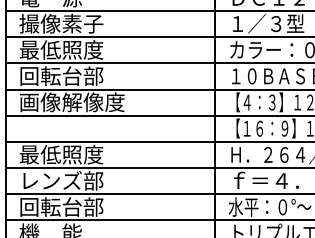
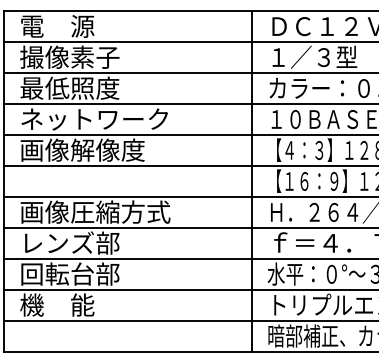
text: (82, 75) -> (94, 118), 回転台部 -> ネットワーク
text: (83, 154) -> (95, 211), 最低照度 -> 画像圧縮方式

